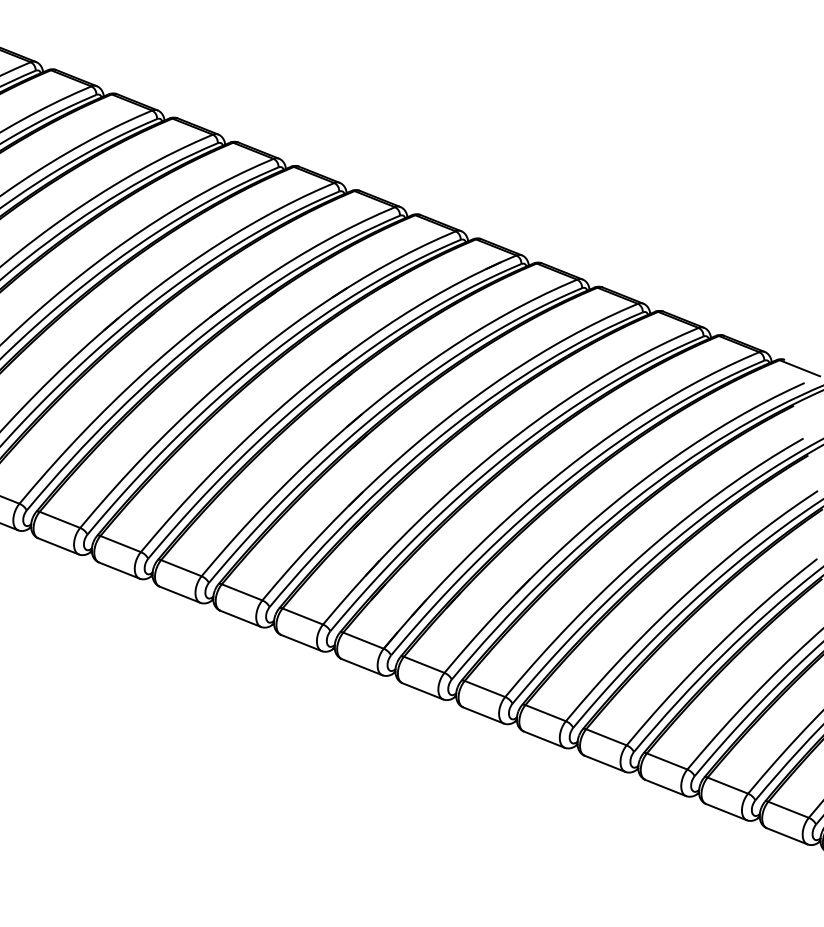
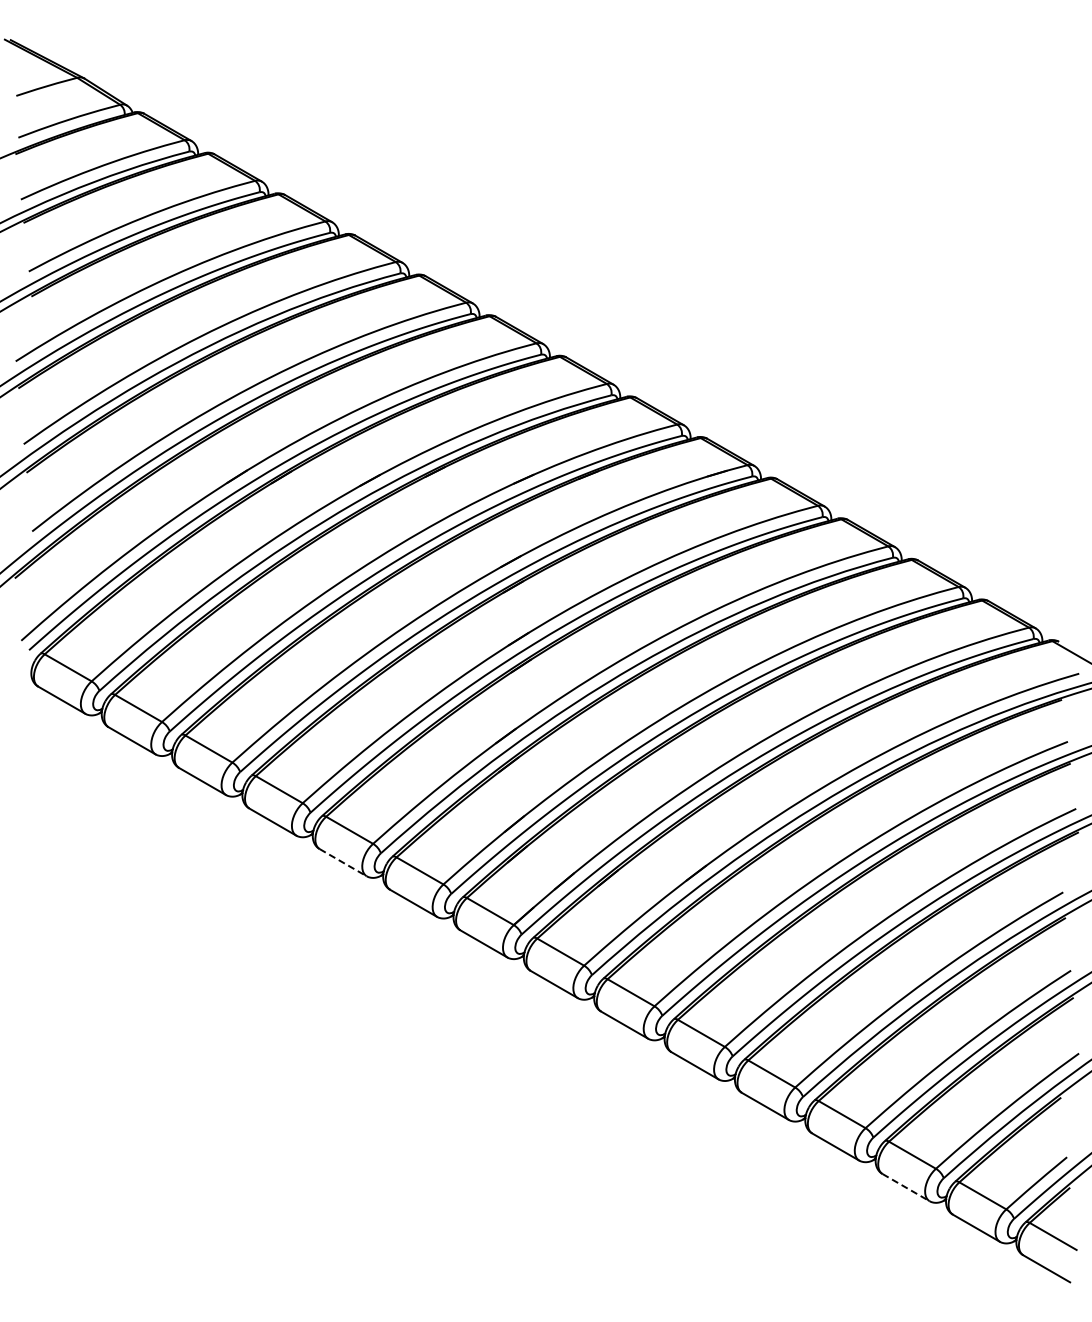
line: (240, 618) -> (343, 862), solid -> dashed
line: (726, 812) -> (906, 1187), solid -> dashed

